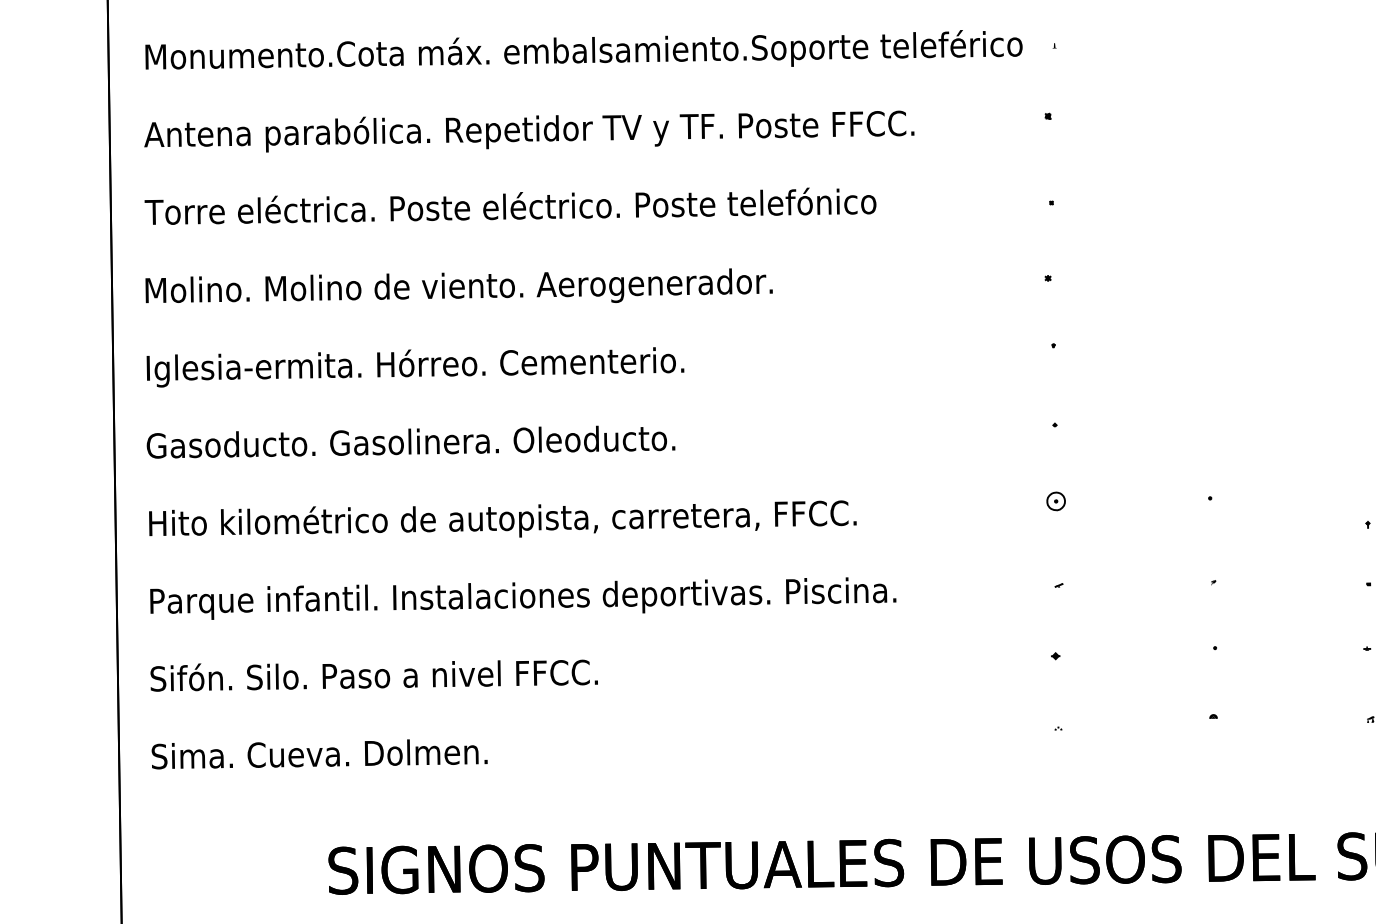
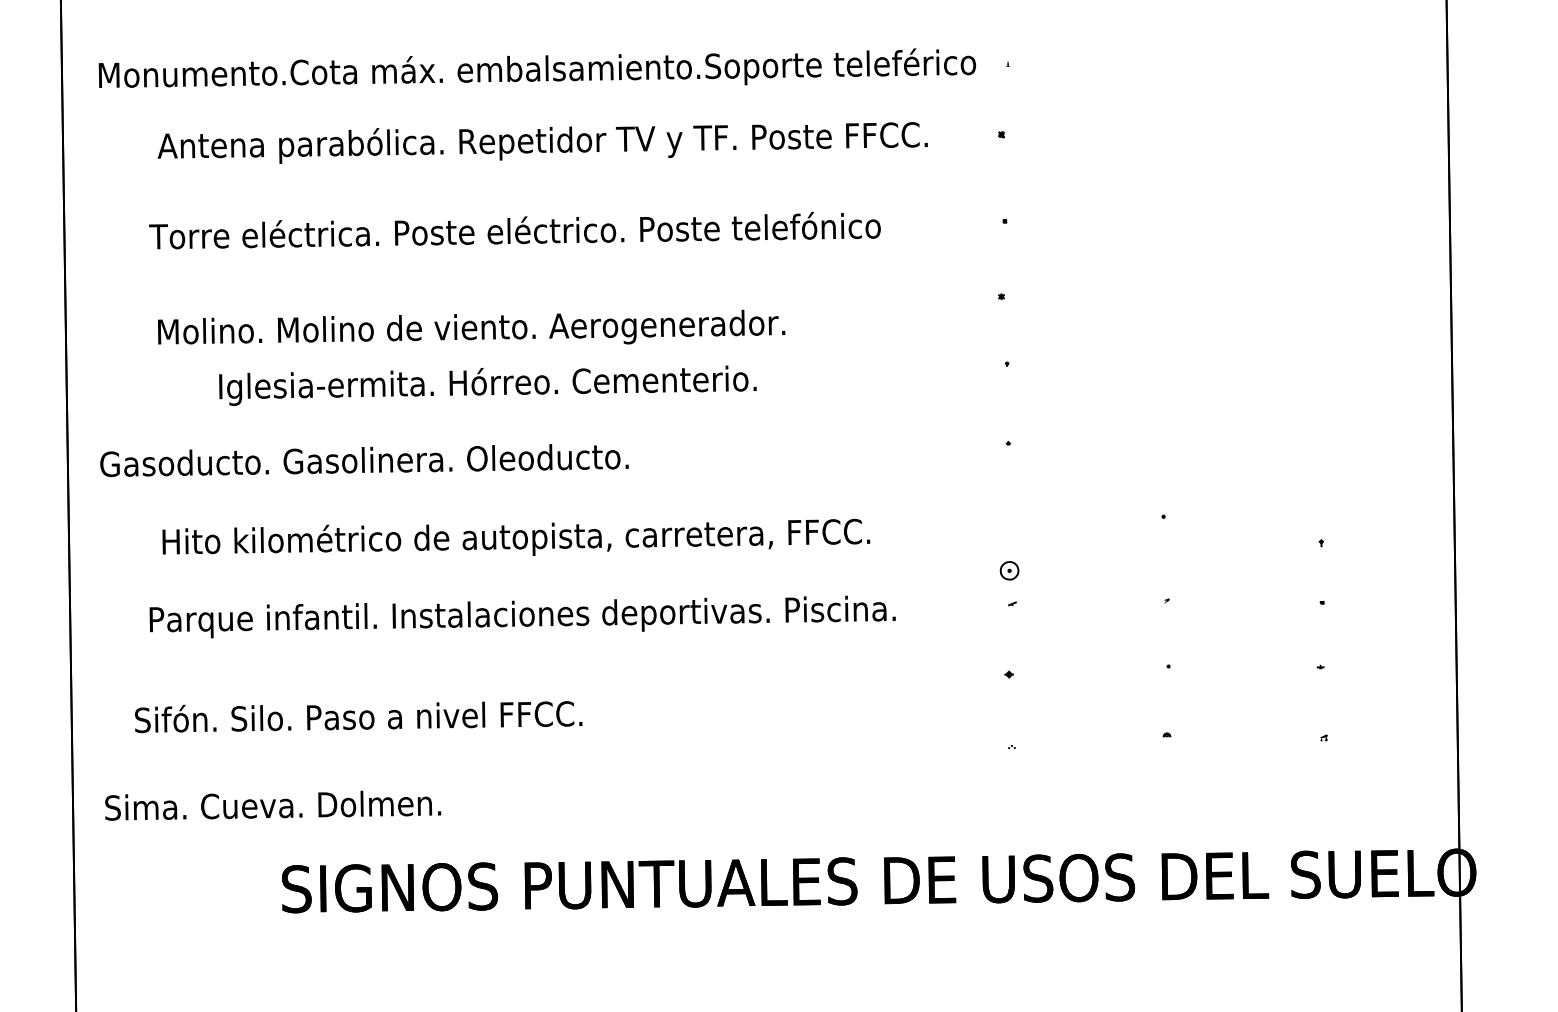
text: (529, 131) -> (542, 142), moved
text: (510, 206) -> (514, 230), moved
text: (459, 285) -> (471, 326), moved
text: (415, 367) -> (487, 385), moved
part: (1056, 501) -> (1009, 570), moved
text: (503, 518) -> (516, 536), moved
text: (523, 598) -> (522, 616), moved
text: (374, 676) -> (358, 717), moved
text: (320, 754) -> (273, 805), moved

